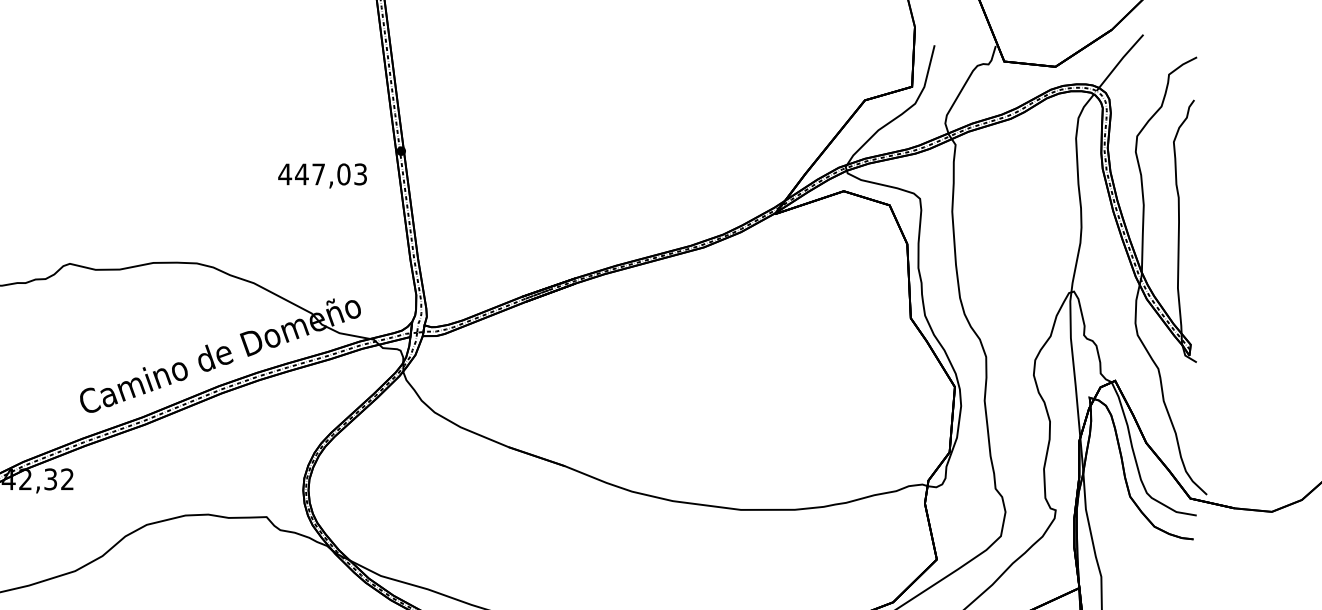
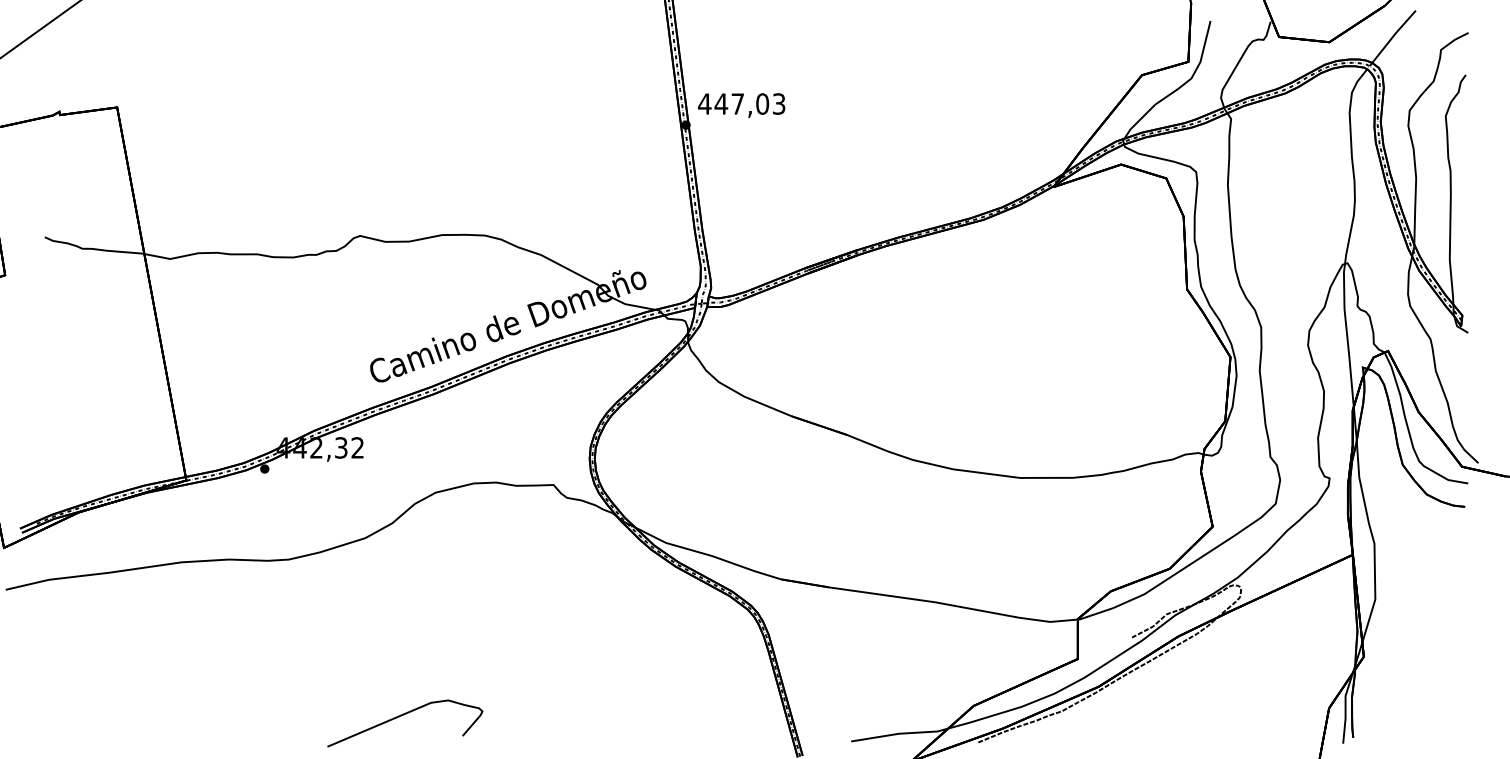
text: (322, 175) -> (741, 105), moved

